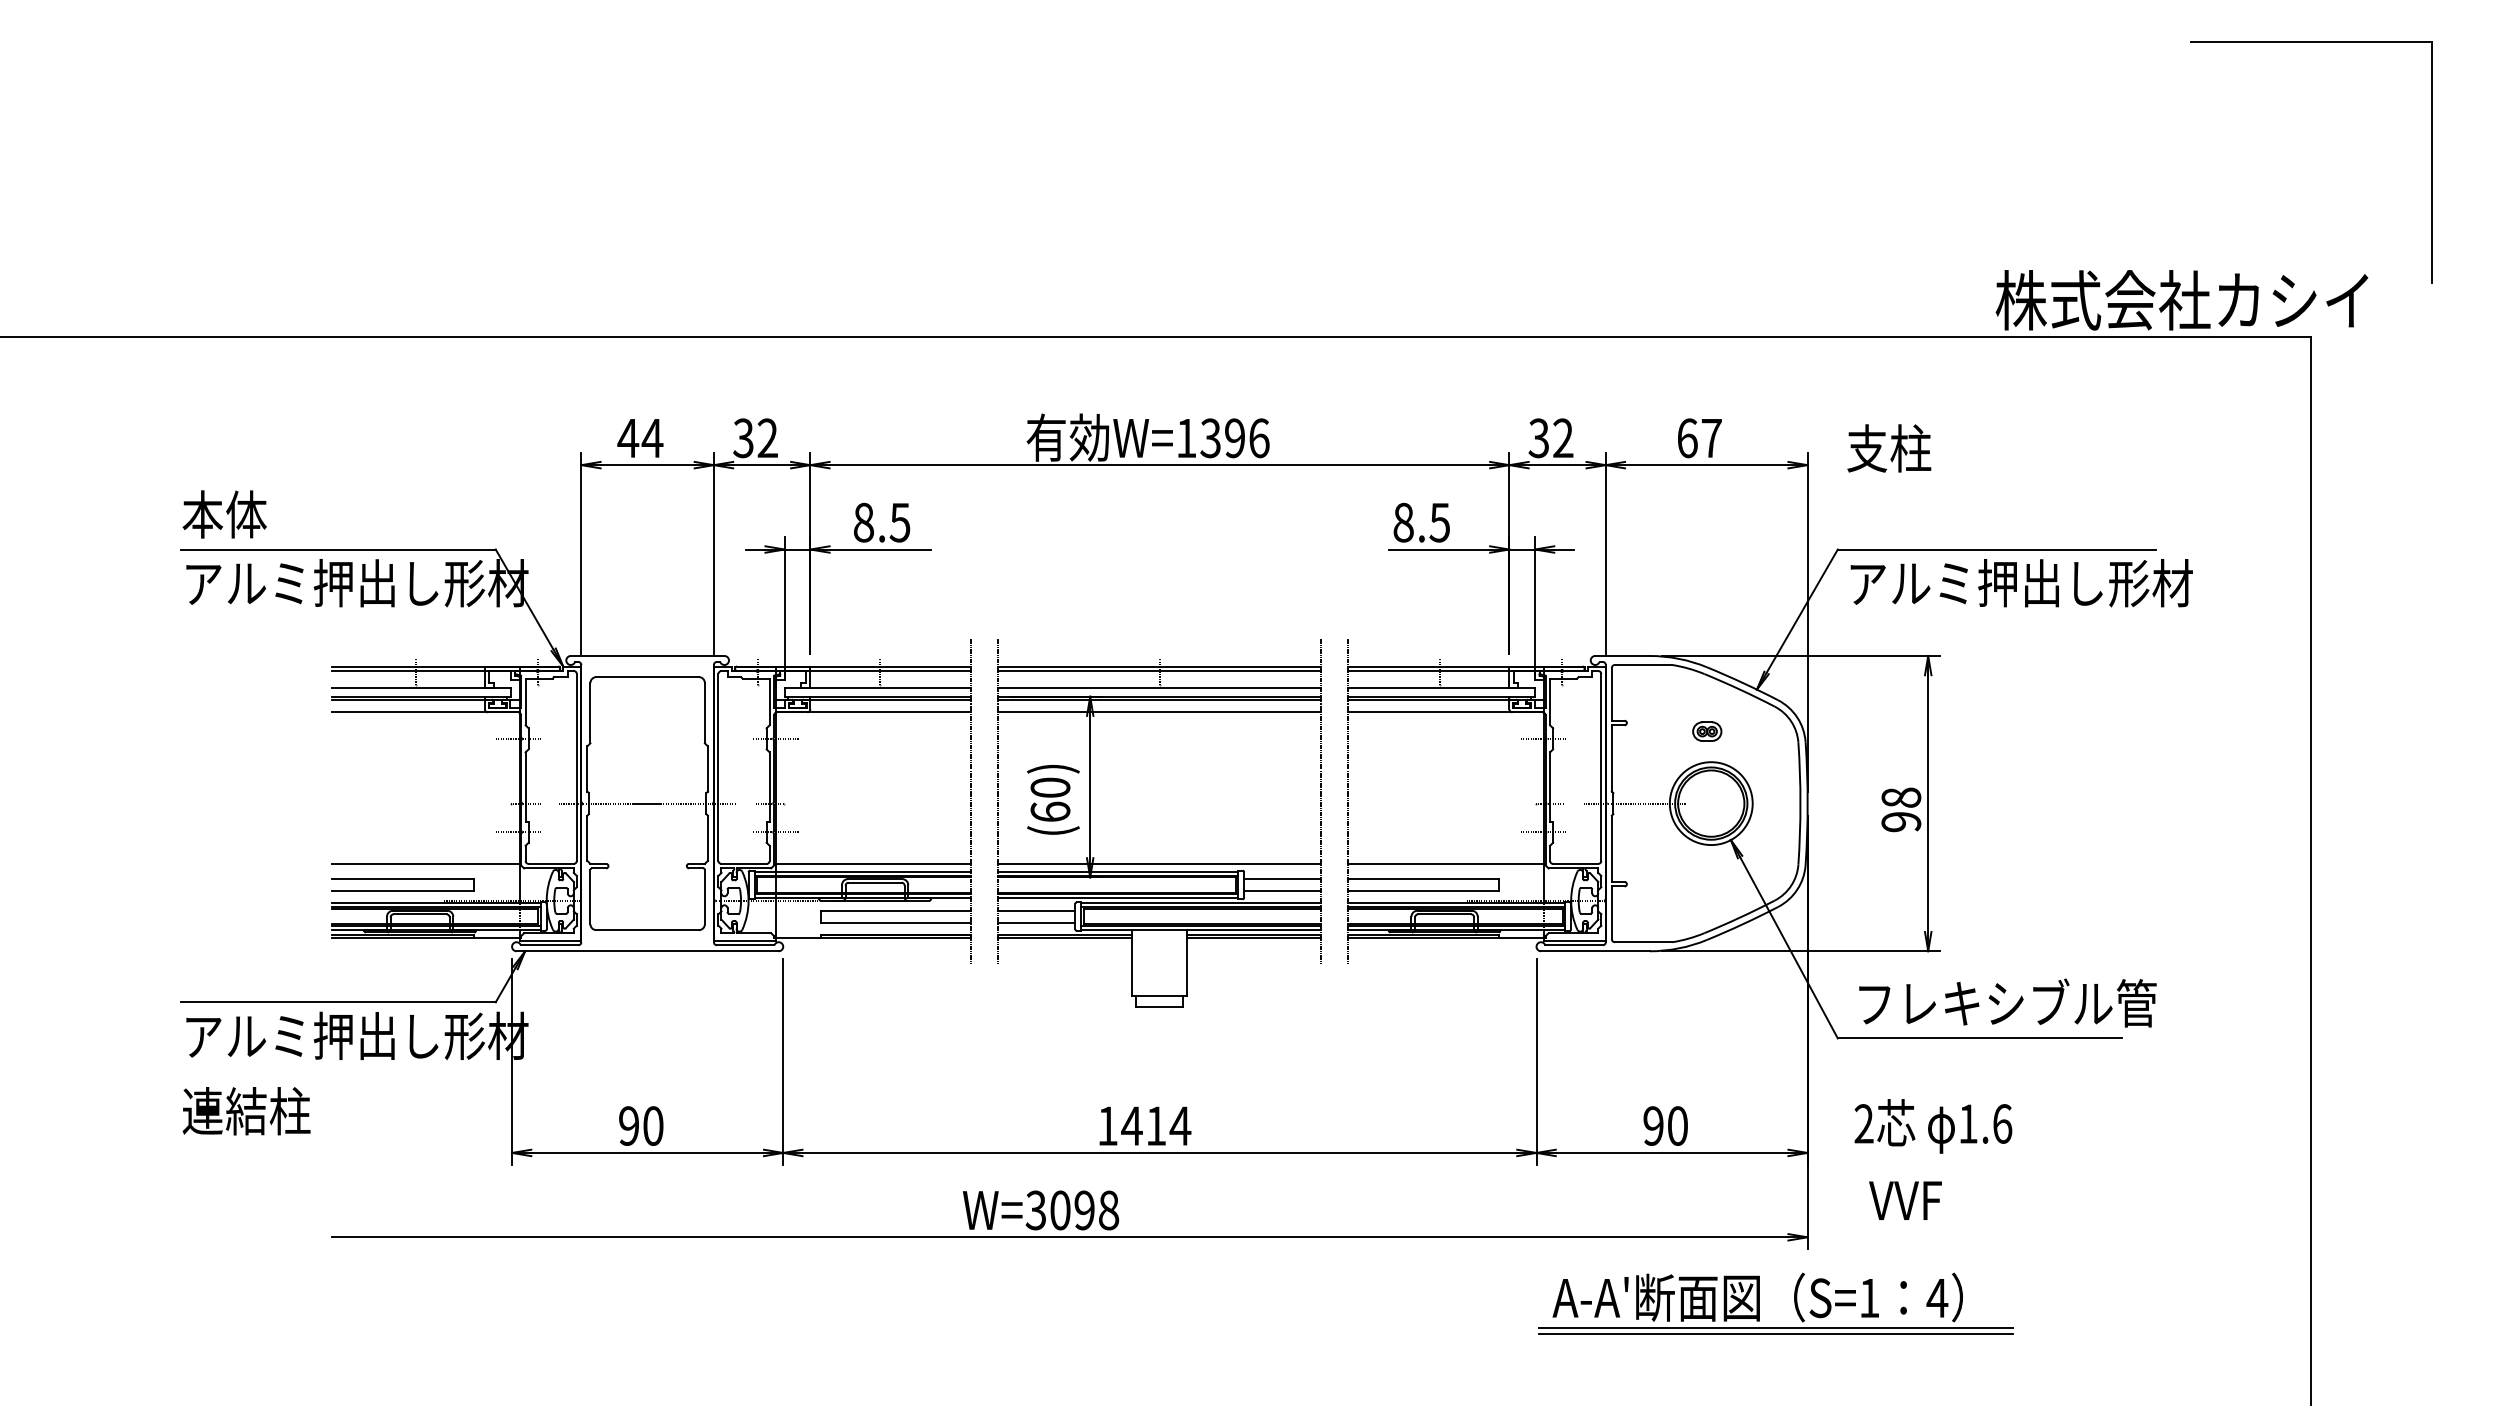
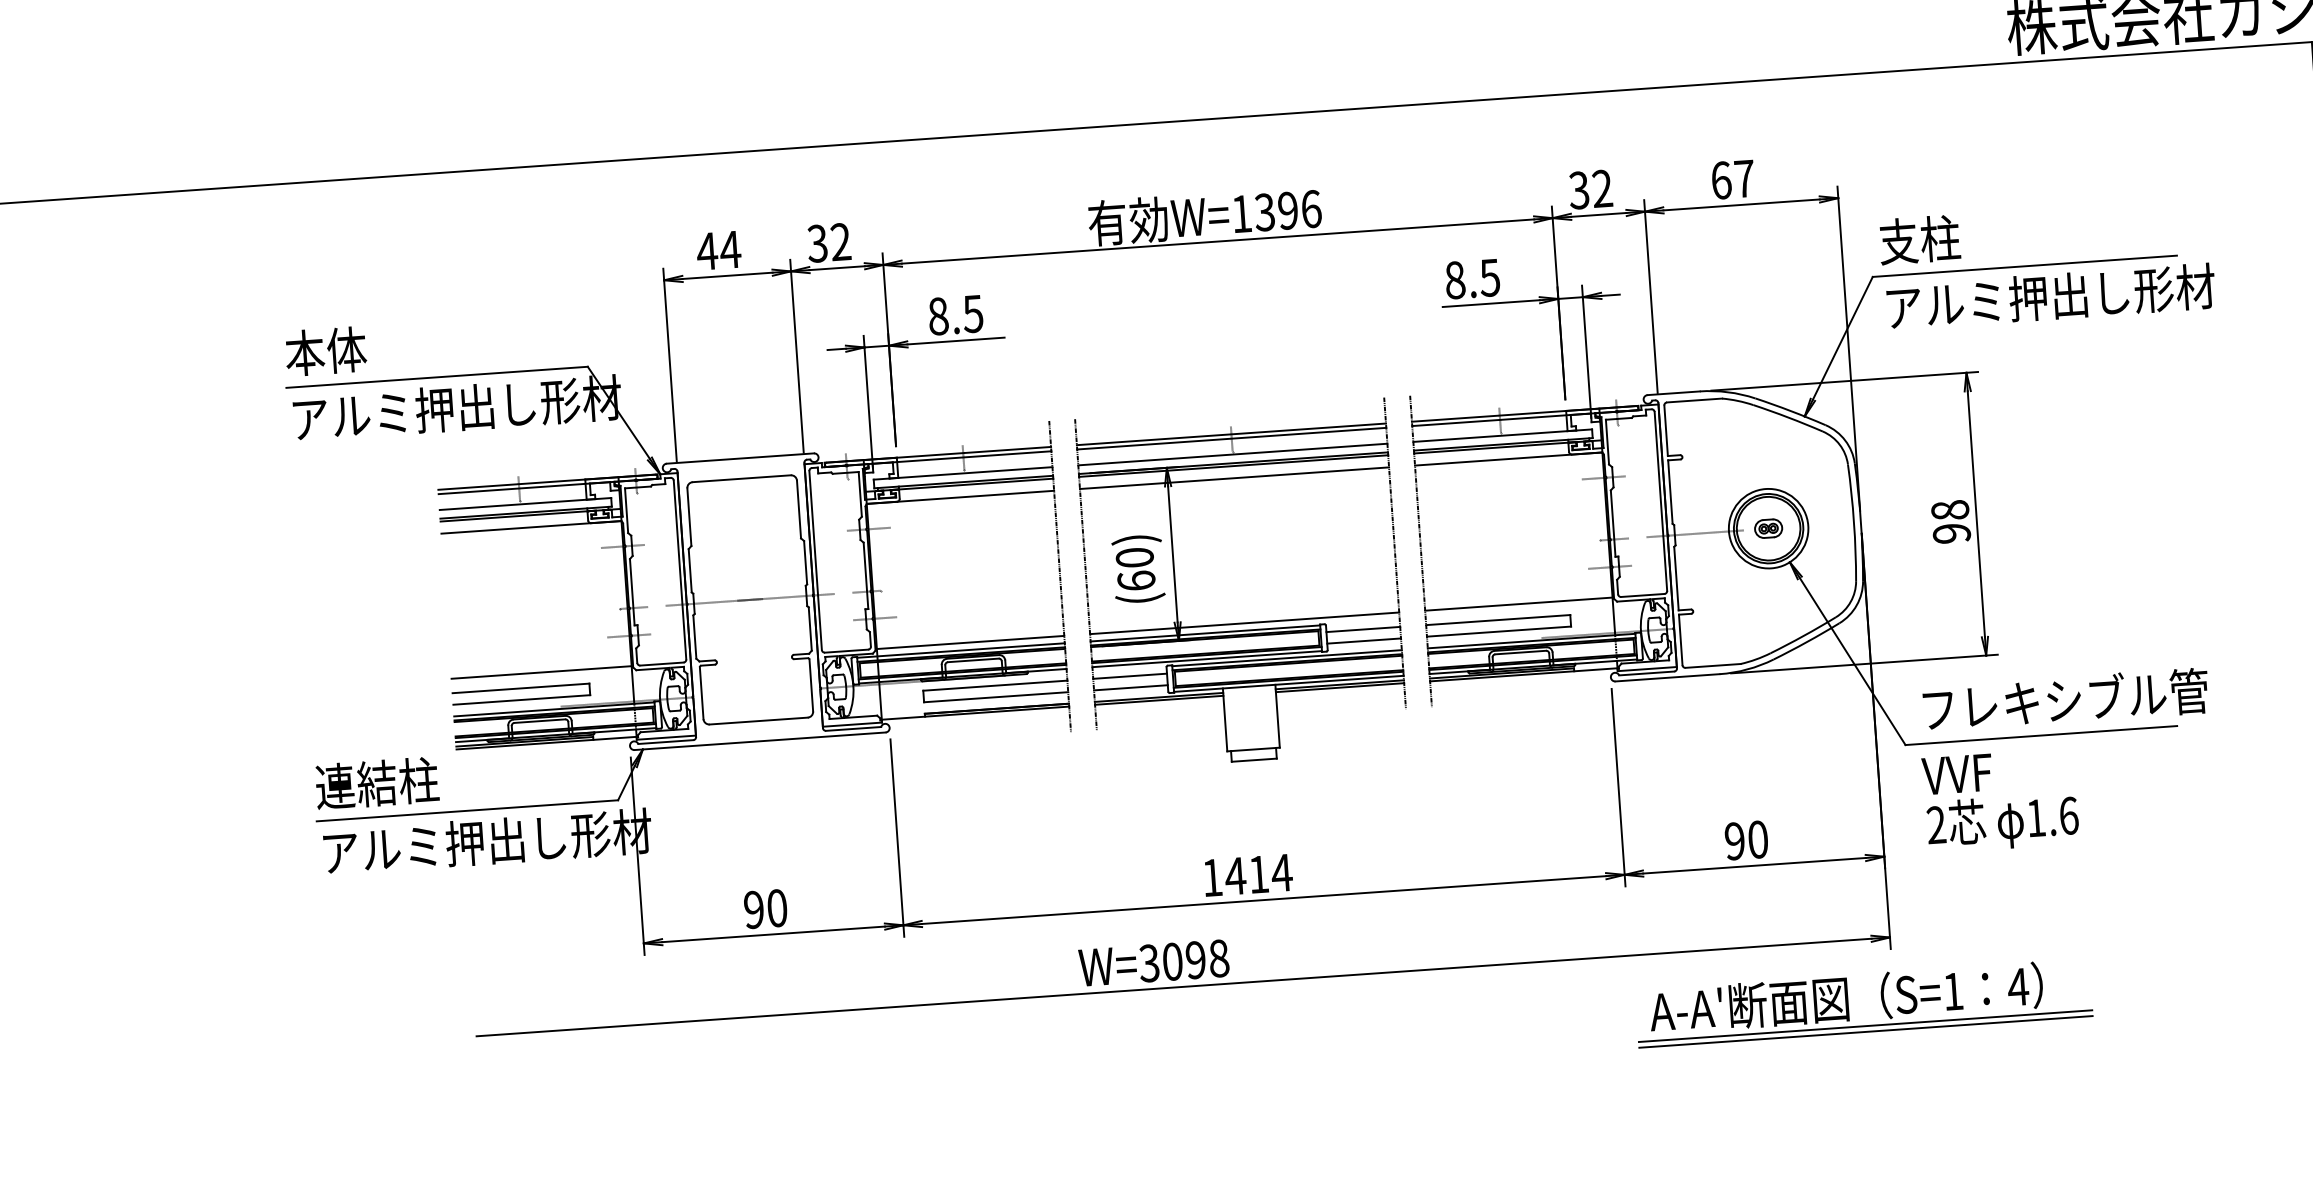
text: (1889, 448) -> (1919, 239), moved
part: (1707, 731) -> (1768, 528), moved
text: (246, 1111) -> (377, 783), moved
text: (1905, 1200) -> (1957, 774), moved

